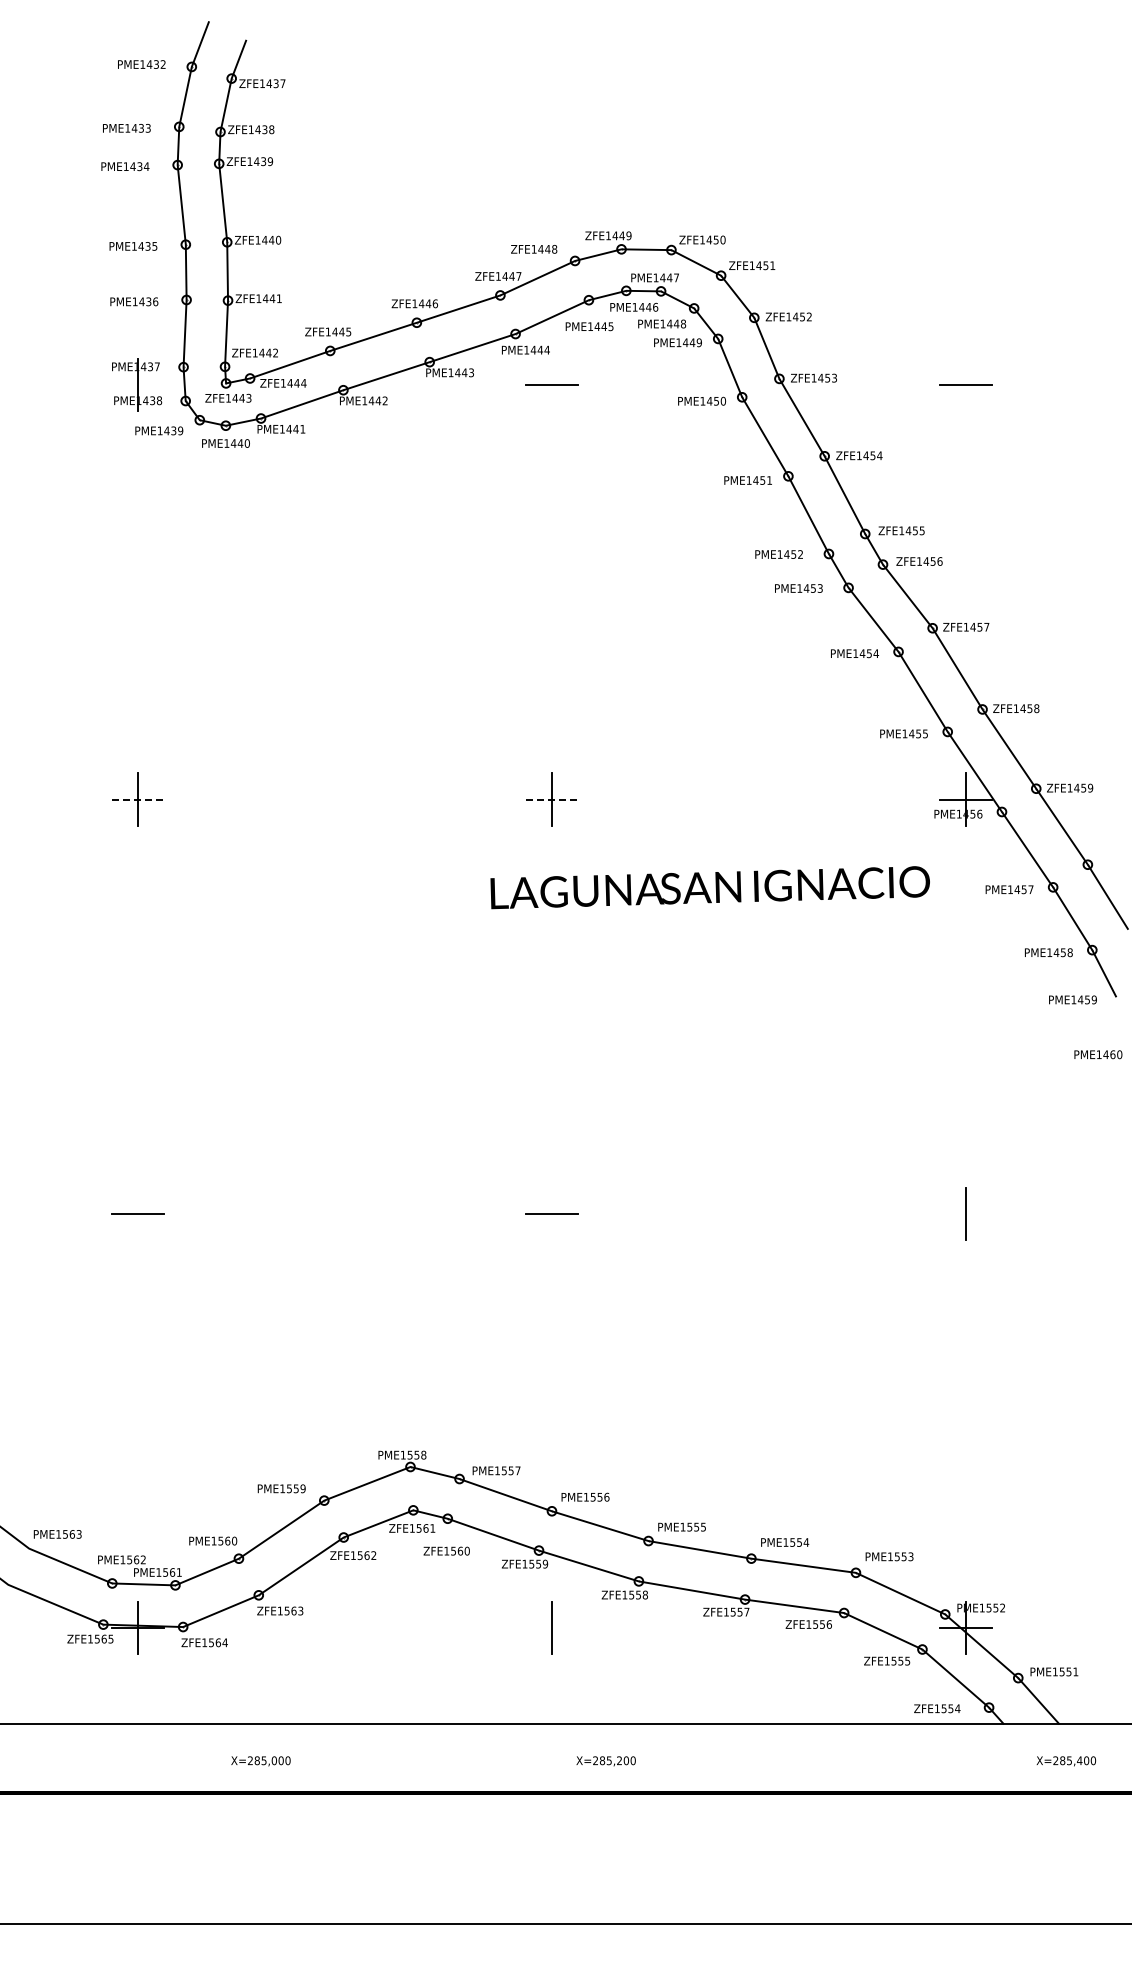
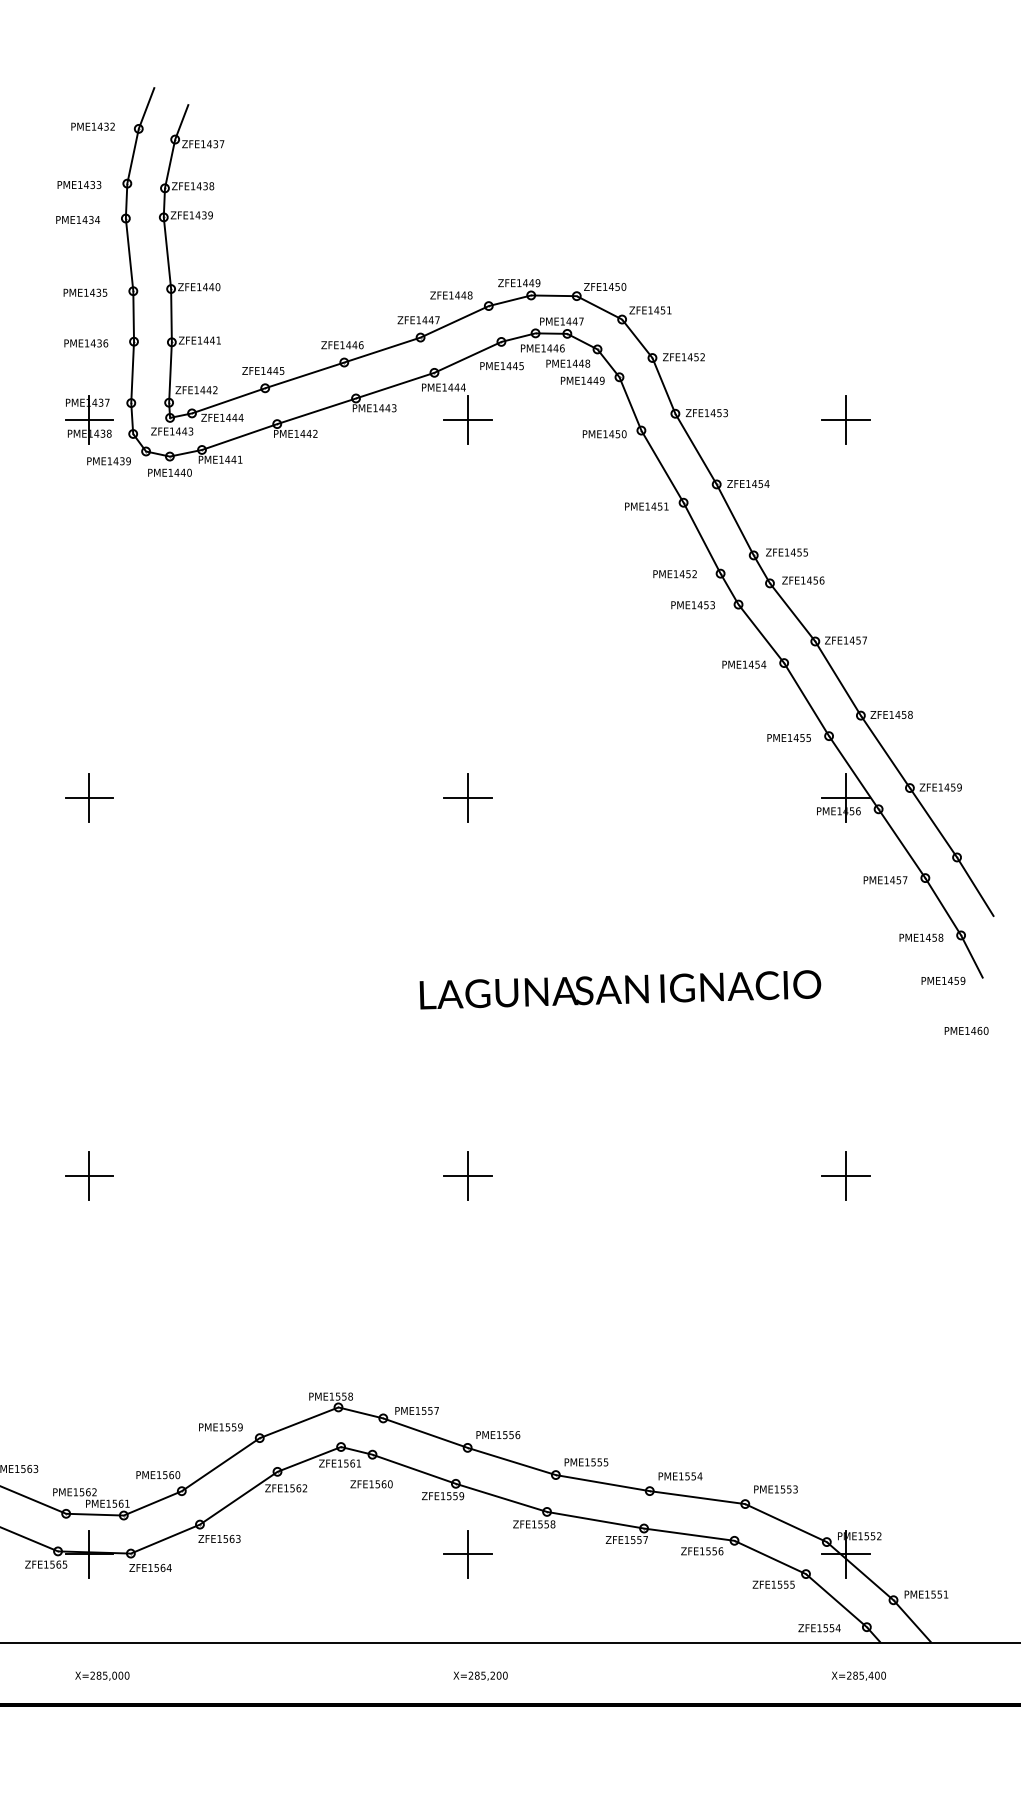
line: (137, 385) -> (89, 419), added
line: (552, 385) -> (468, 419), added
line: (966, 385) -> (846, 419), added
line: (138, 799) -> (90, 797), dashed -> solid
line: (552, 799) -> (468, 797), dashed -> solid
text: (709, 887) -> (619, 989), moved
line: (137, 1213) -> (89, 1175), added
line: (552, 1213) -> (468, 1175), added
line: (966, 1213) -> (846, 1175), added
line: (551, 1627) -> (467, 1554), added
text: (260, 1761) -> (101, 1676), moved
text: (605, 1761) -> (480, 1676), moved
text: (1066, 1761) -> (859, 1676), moved

